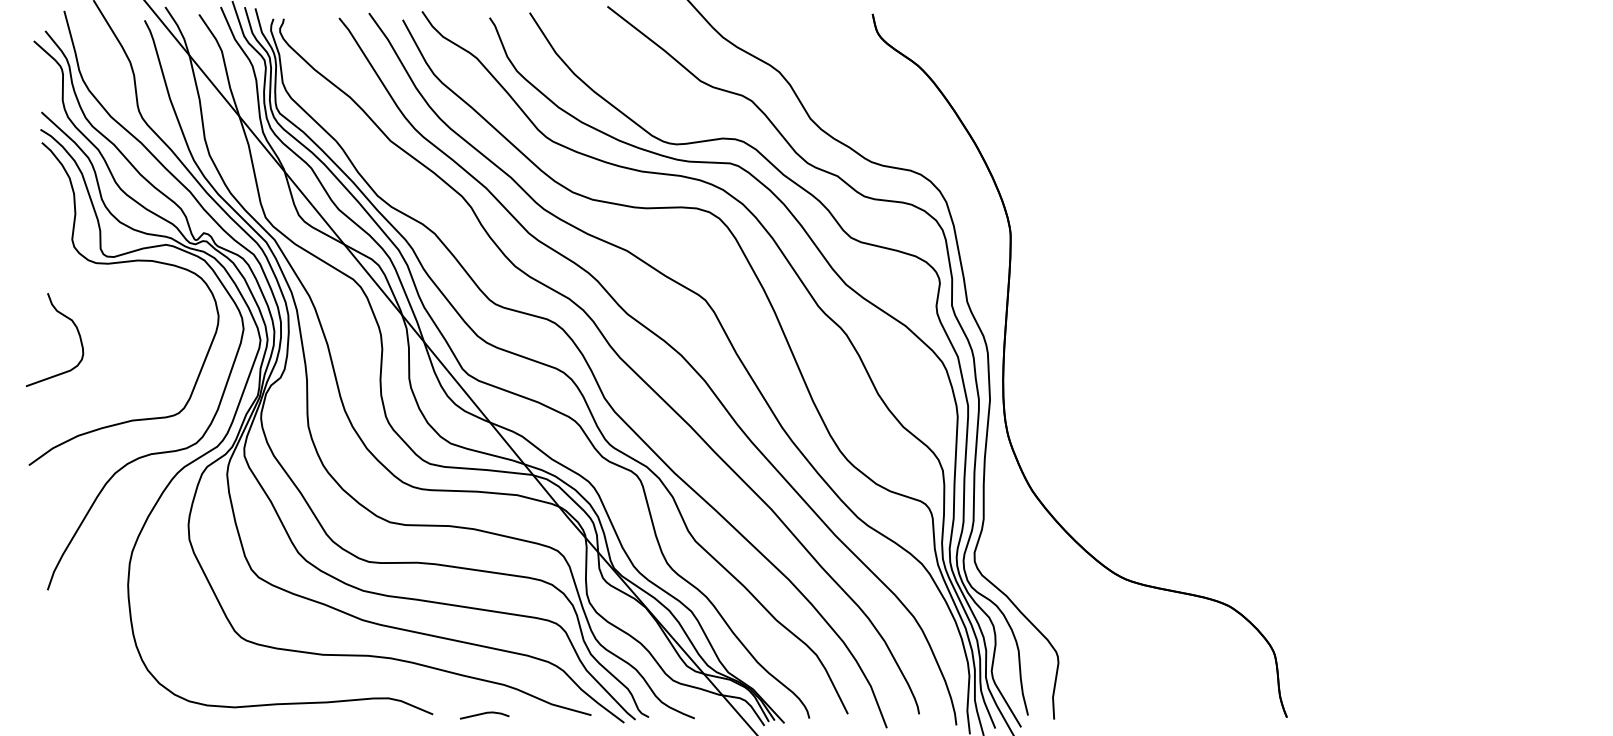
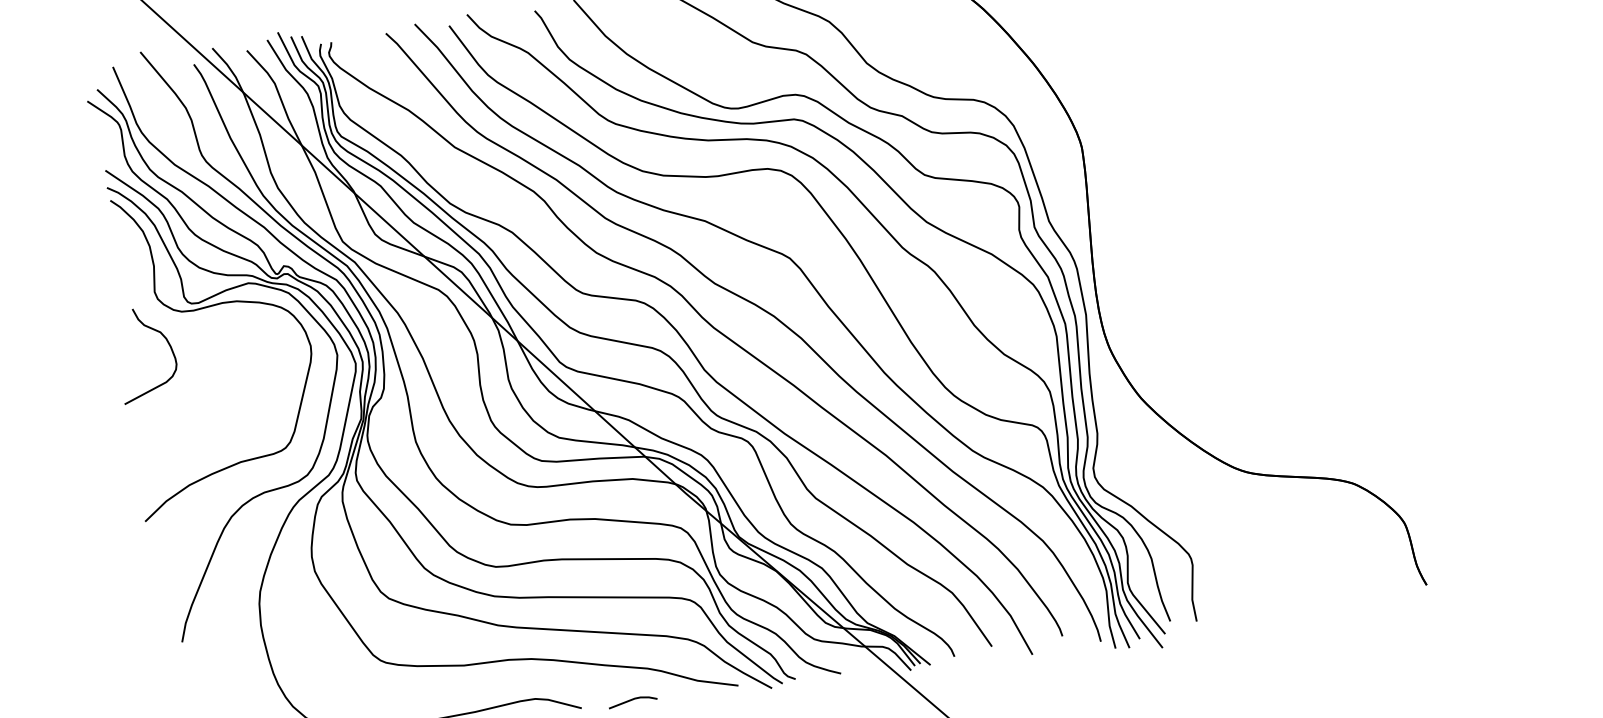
curve: (77, 332) -> (167, 343), moved

